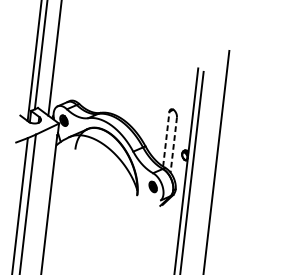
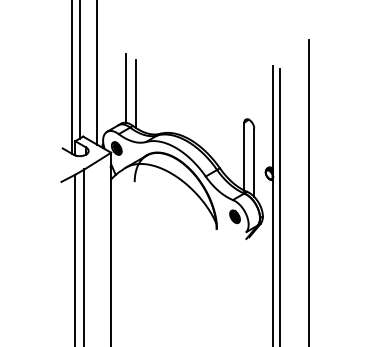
line: (76, 73) -> (125, 88), added
line: (84, 77) -> (135, 93), added
line: (166, 139) -> (244, 156), dashed -> solid
line: (173, 145) -> (254, 163), dashed -> solid

